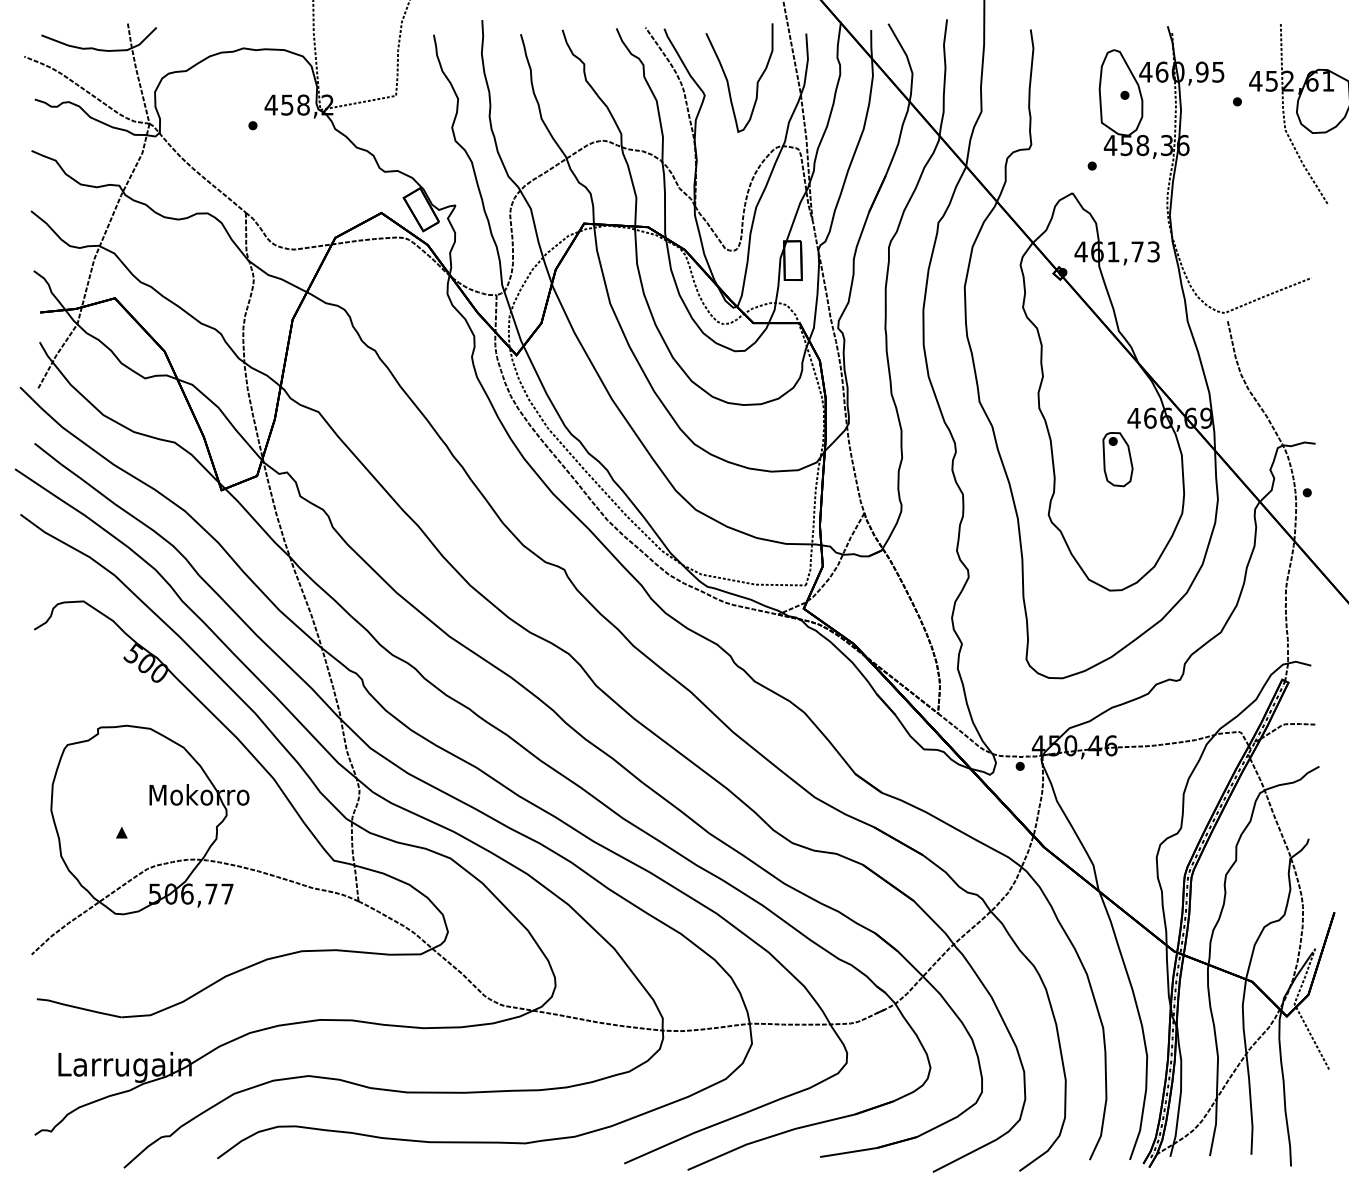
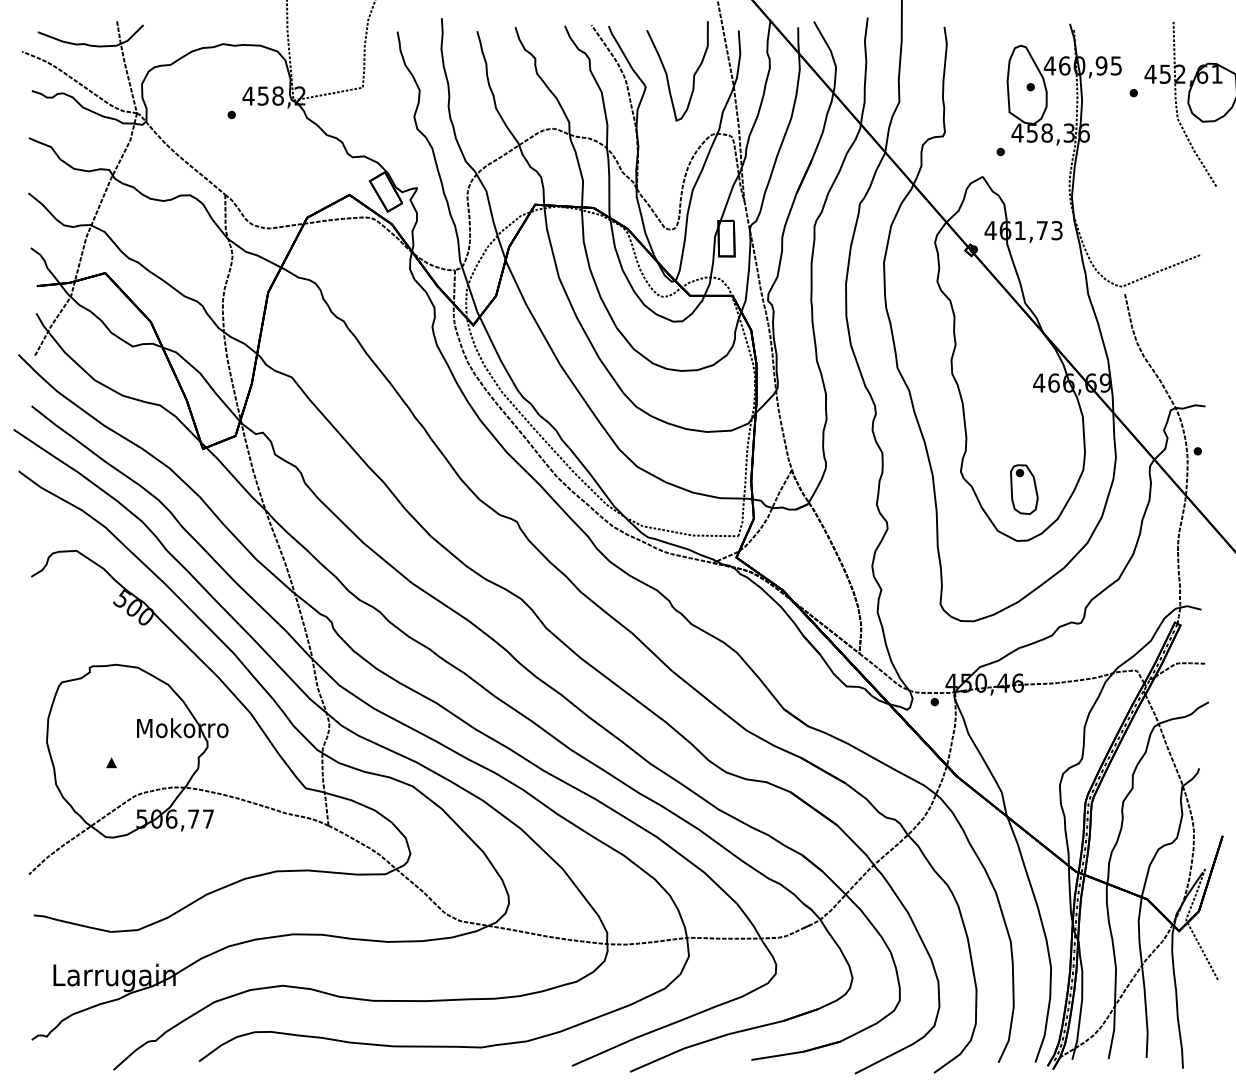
part: (1117, 459) -> (1023, 489), moved

